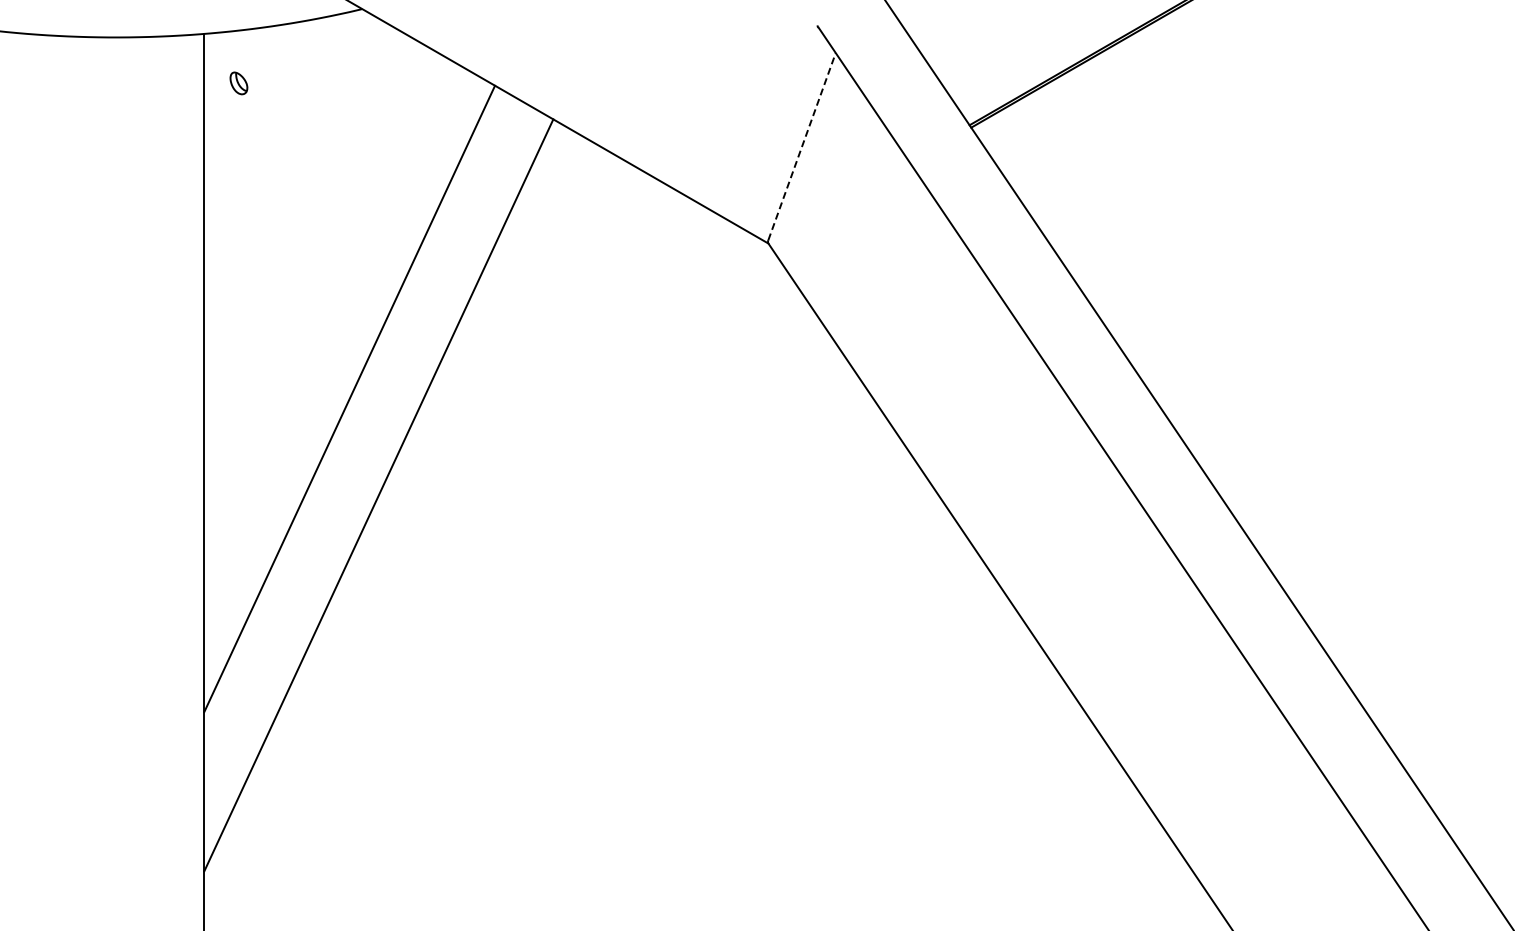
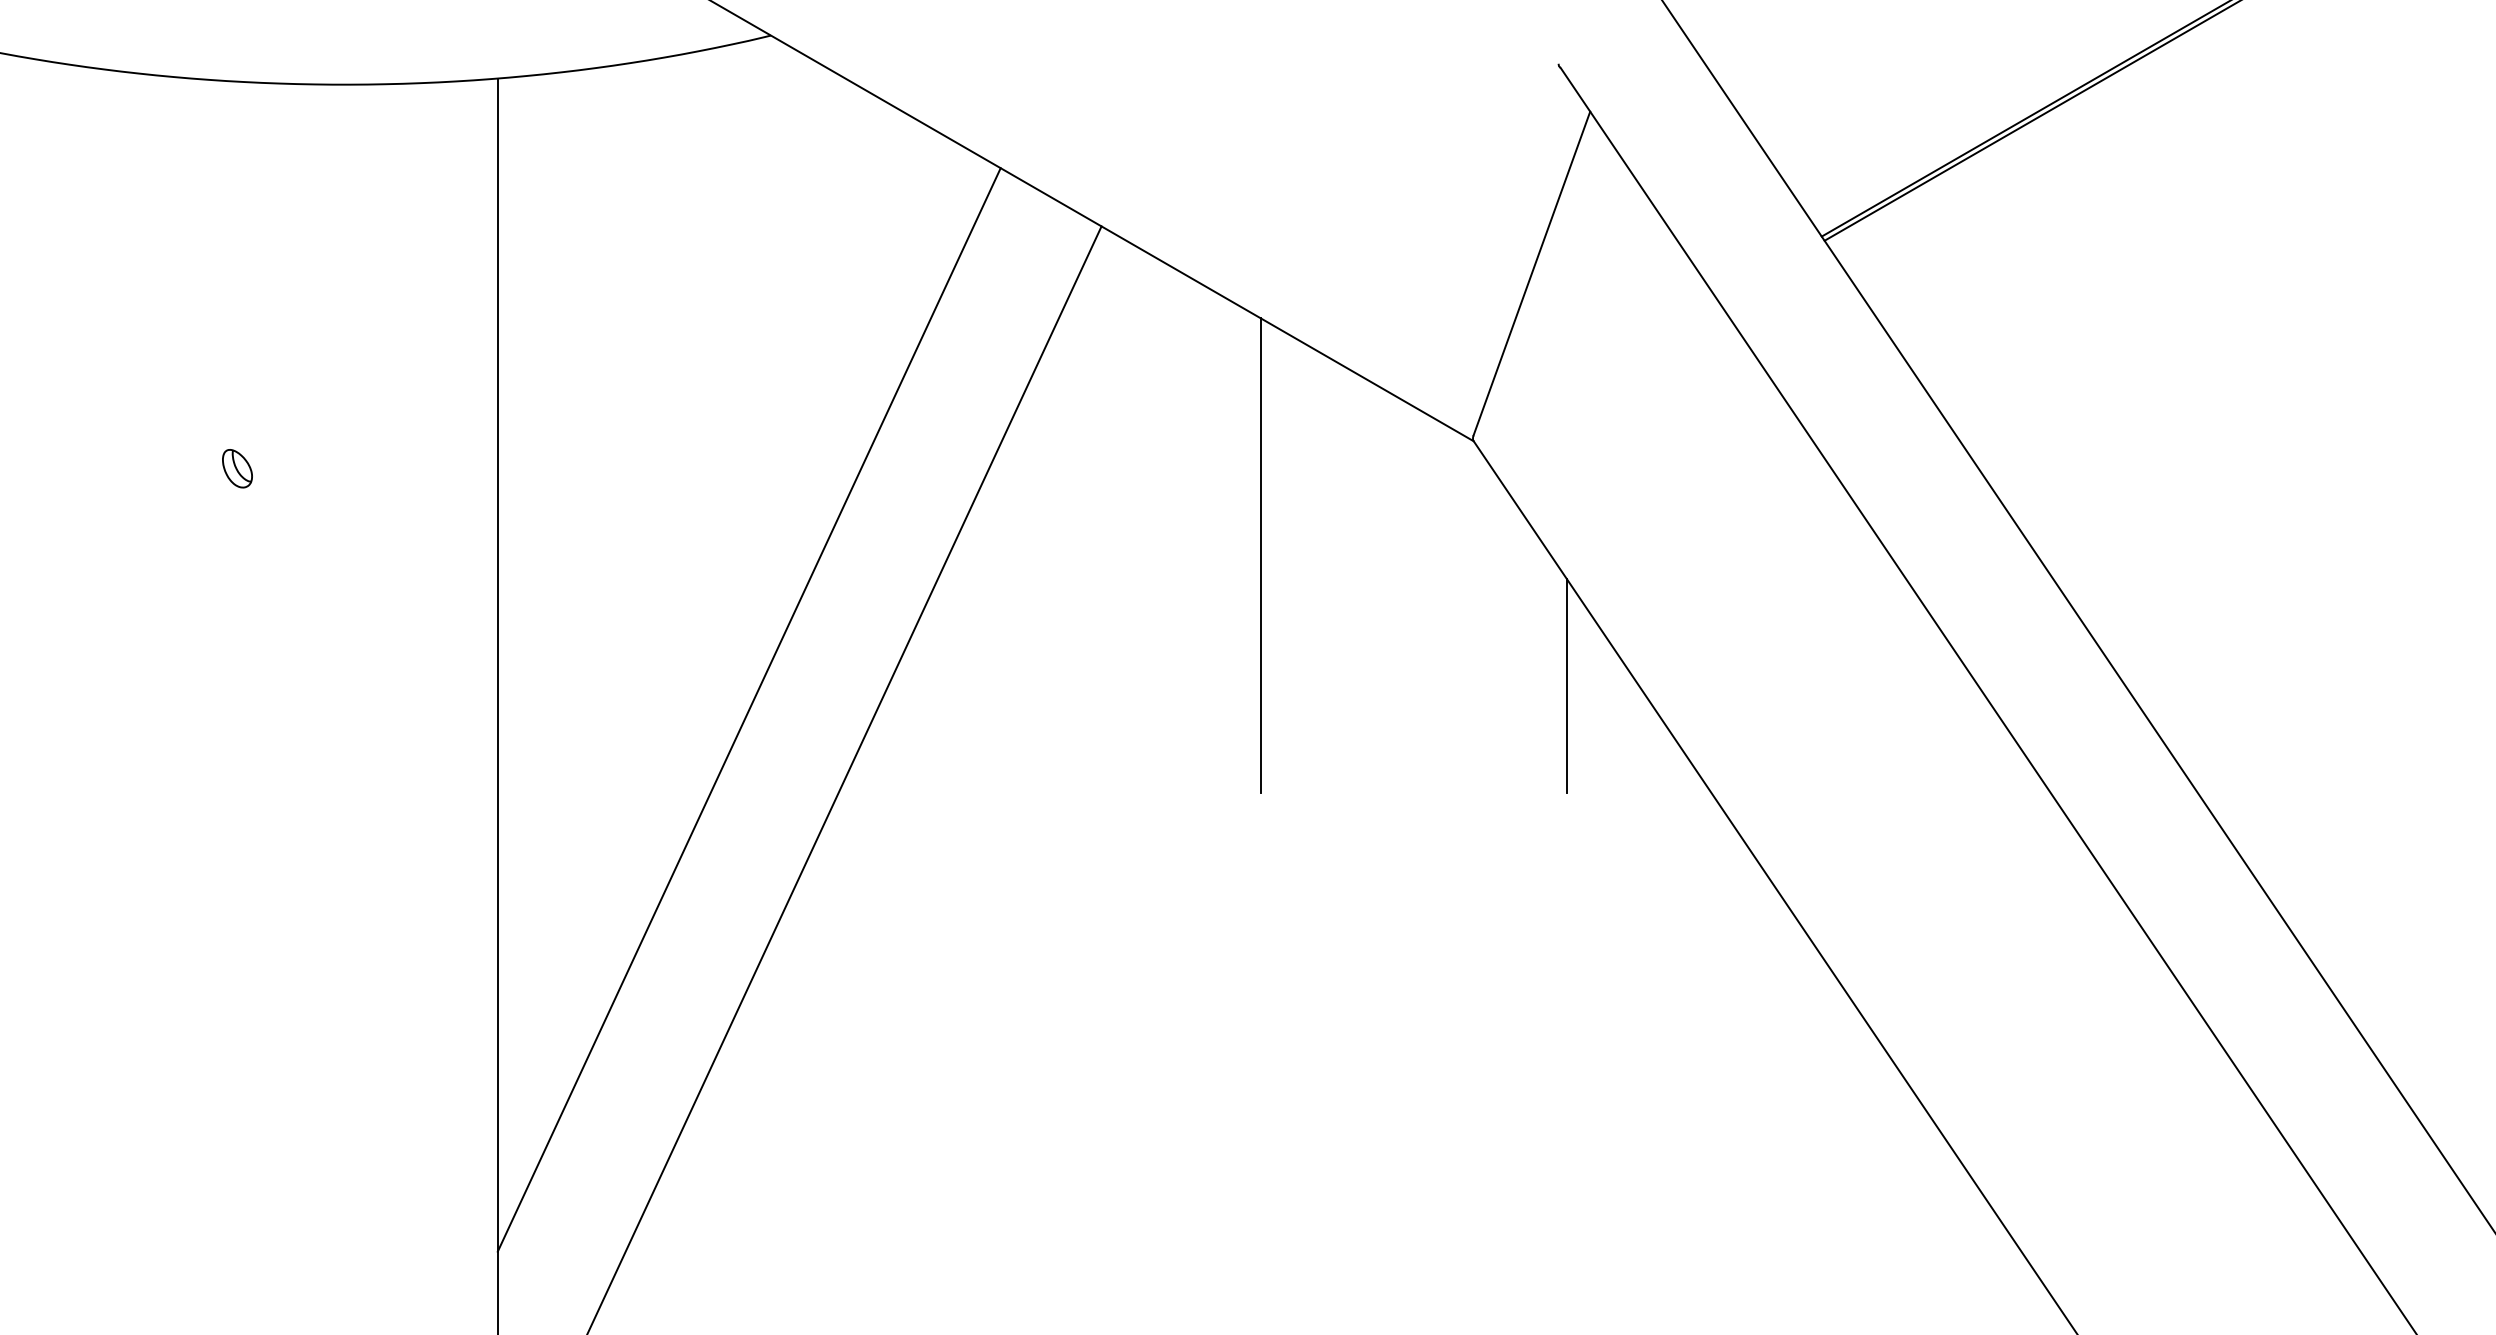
part: (238, 83) -> (236, 468), moved
line: (802, 146) -> (1532, 273), dashed -> solid
line: (645, 309) -> (1260, 555), added
line: (822, 384) -> (1567, 685), added

